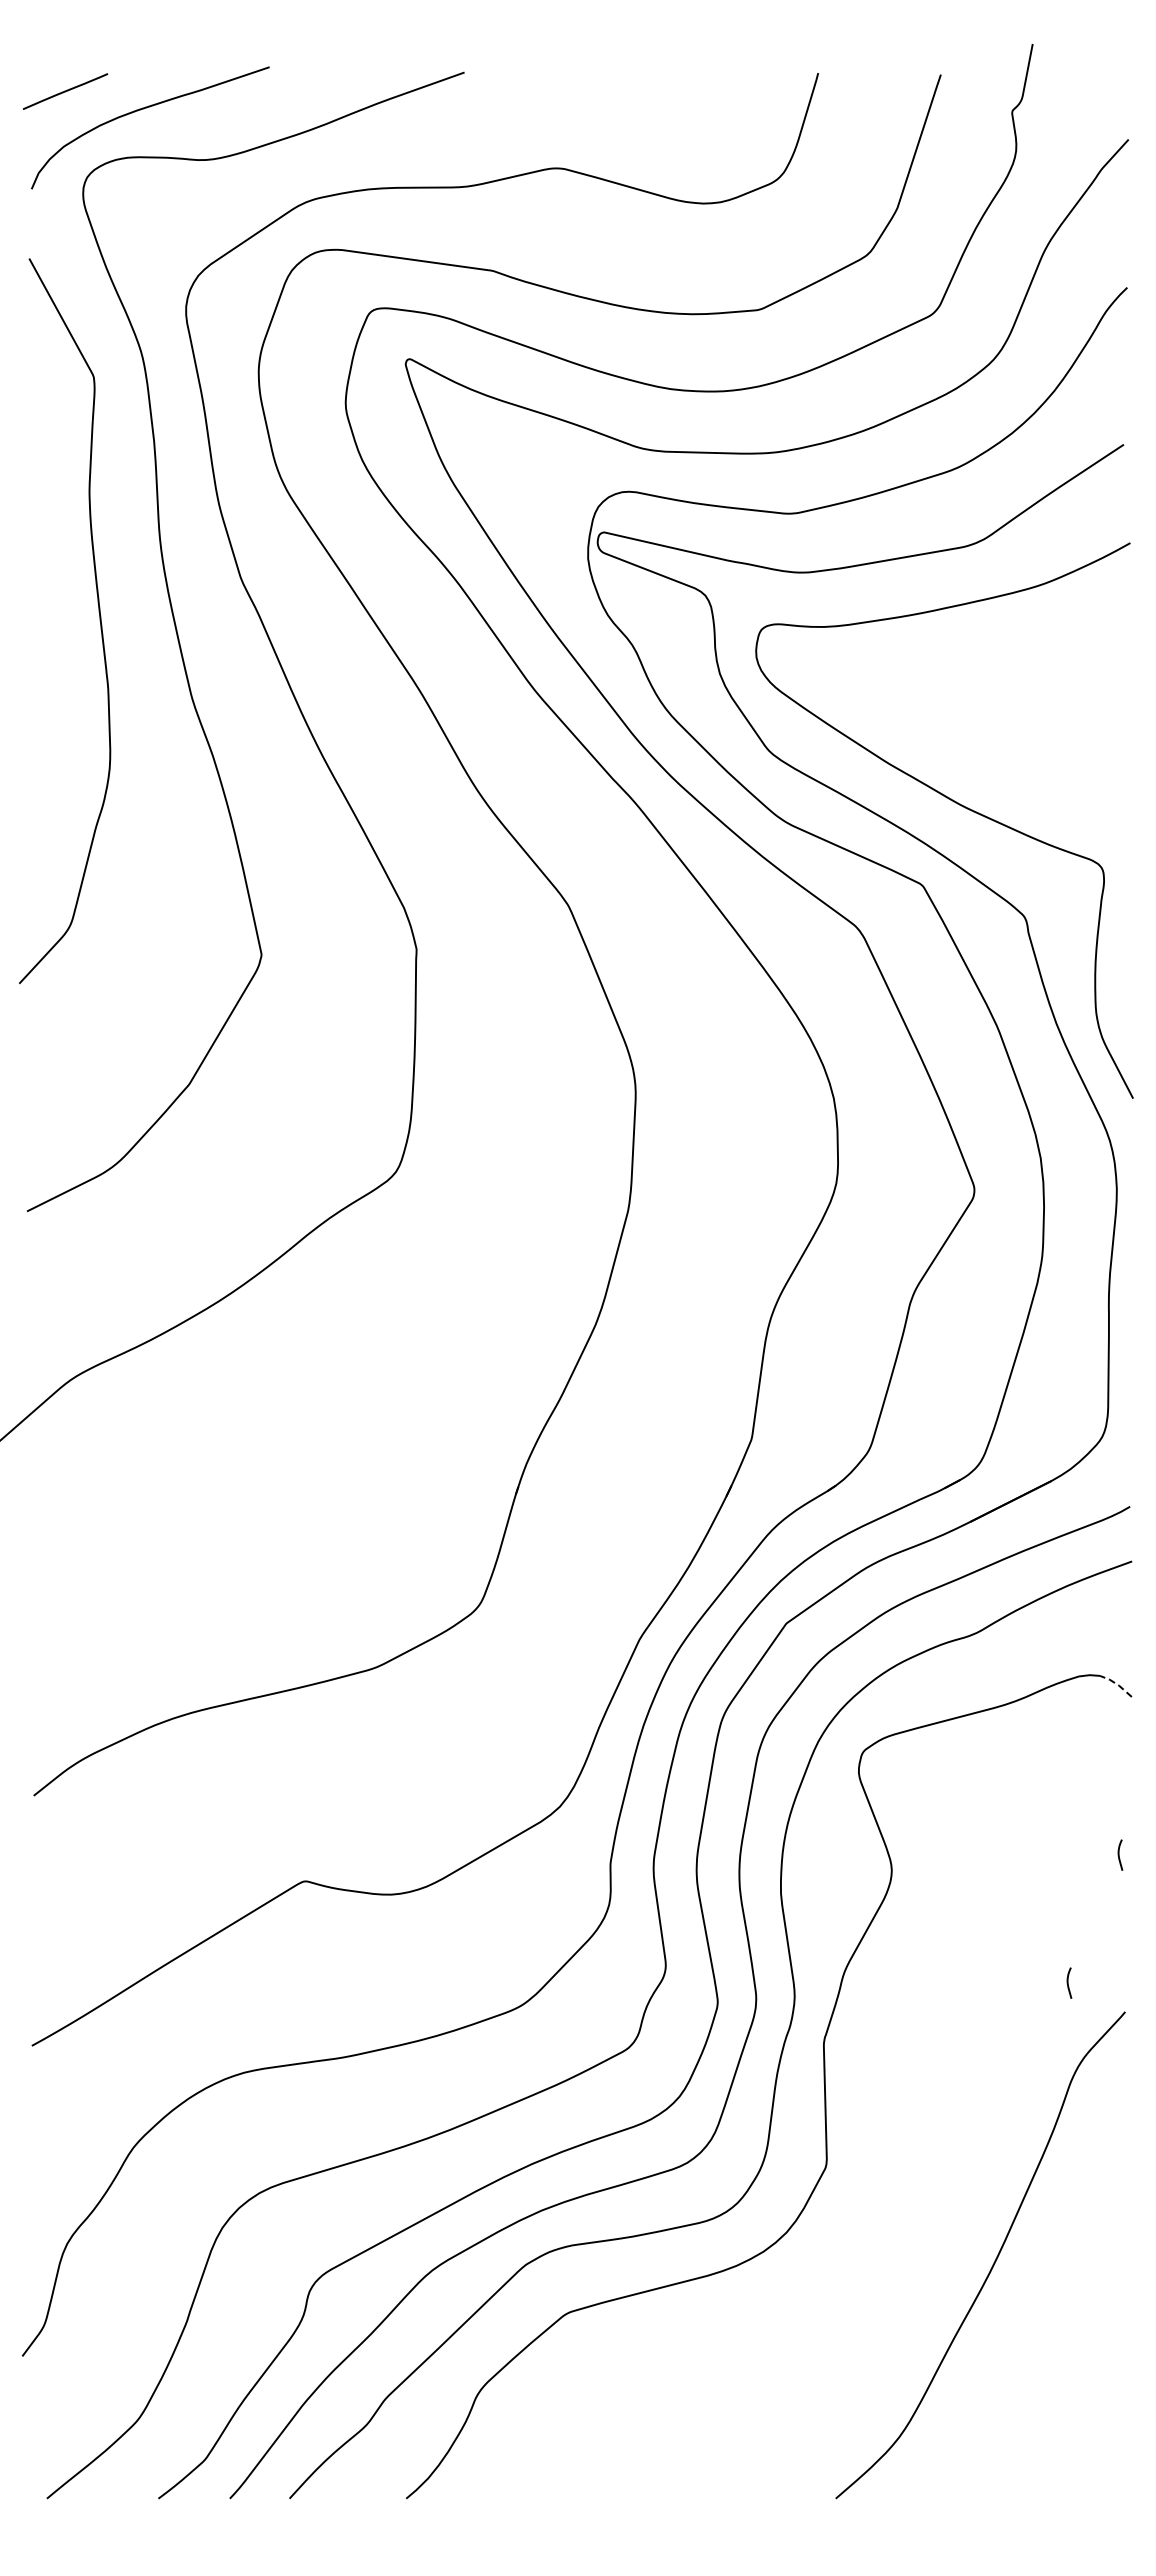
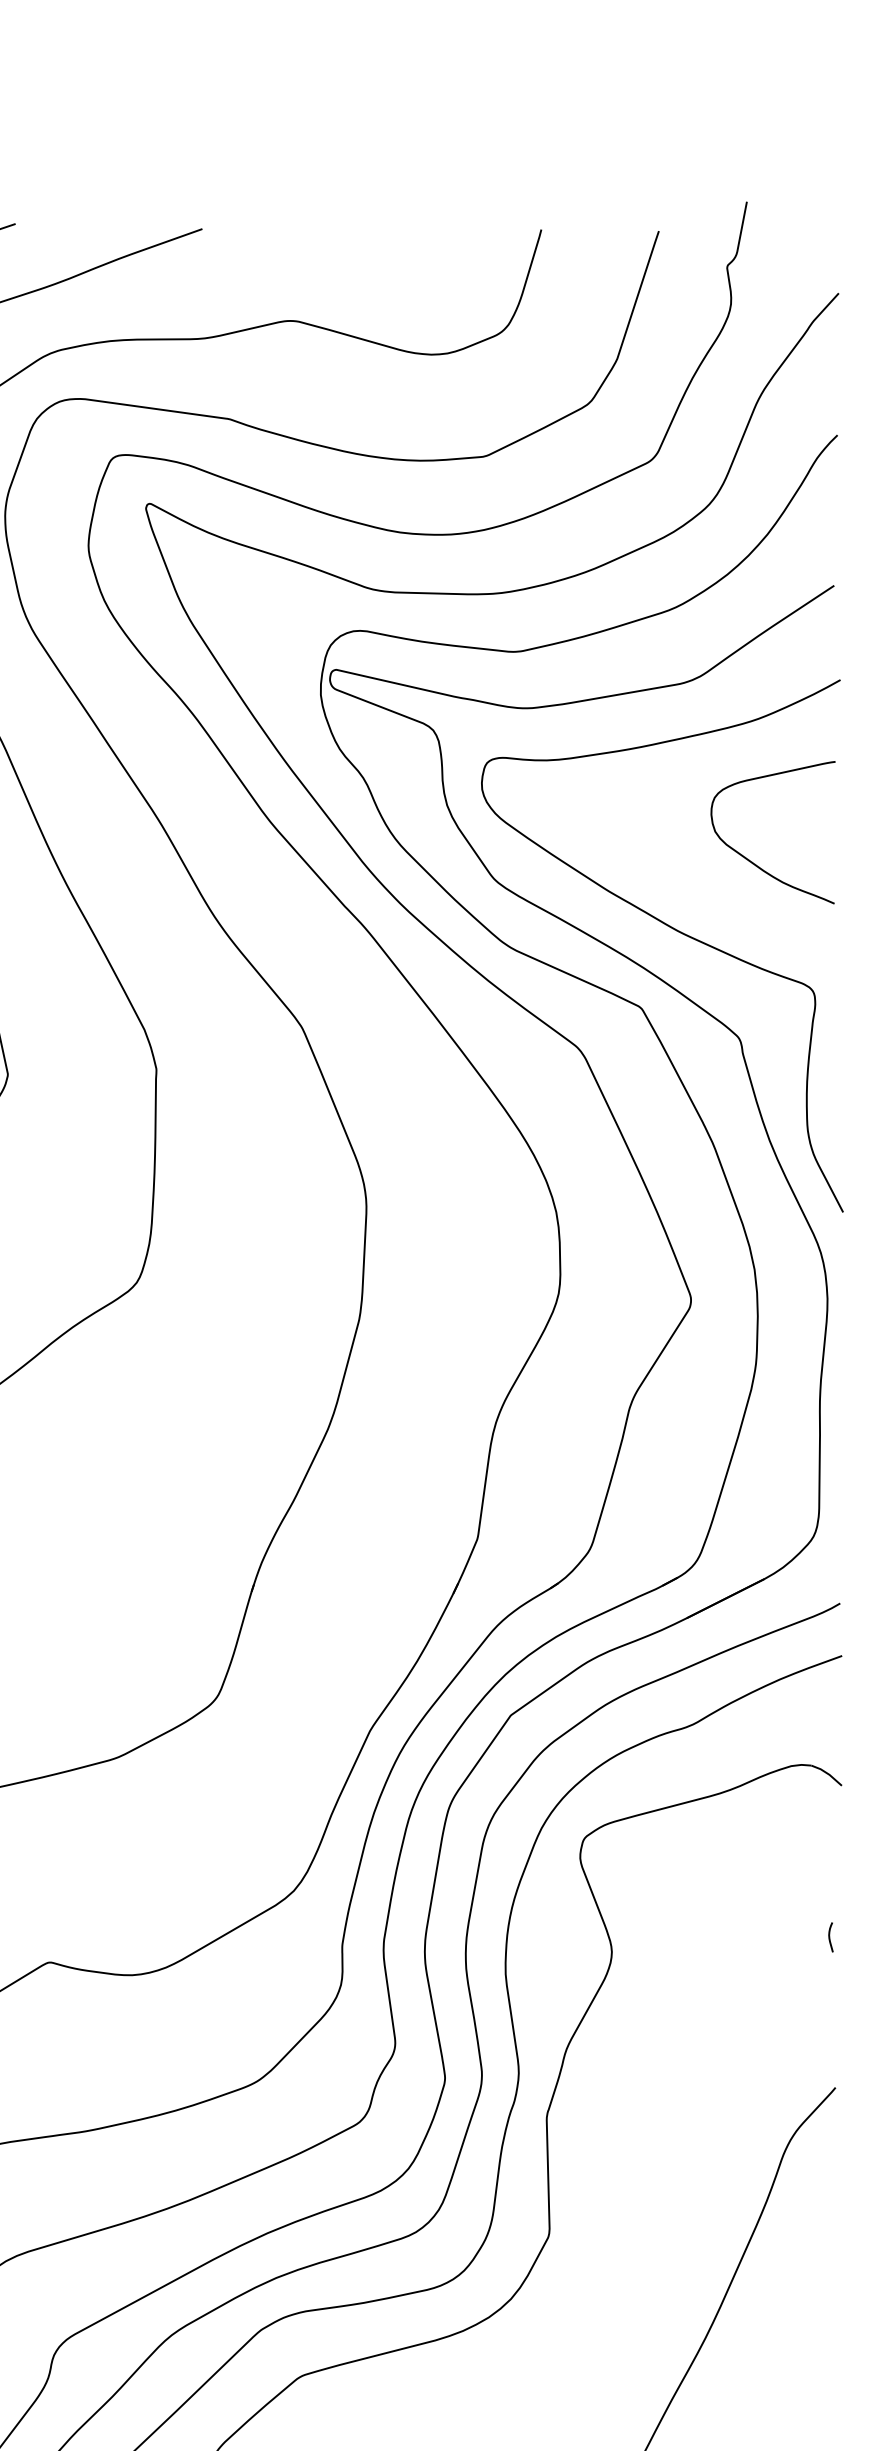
curve: (1038, 732) -> (752, 861), added
line: (1117, 1684) -> (828, 1773), dashed -> solid
curve: (1068, 1982) -> (781, 2059), removed

